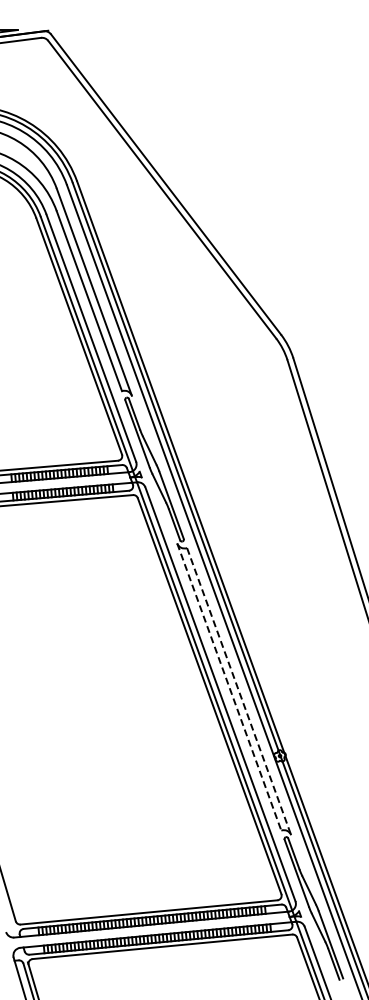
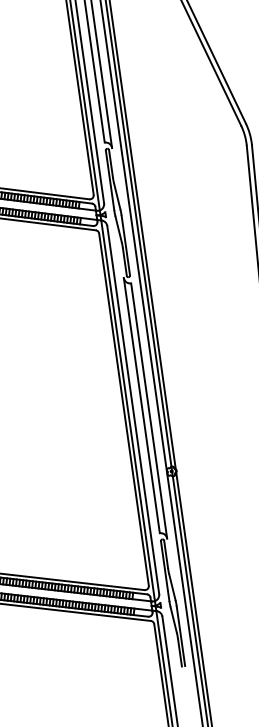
line: (229, 687) -> (141, 405), dashed -> solid
line: (239, 691) -> (149, 411), dashed -> solid

